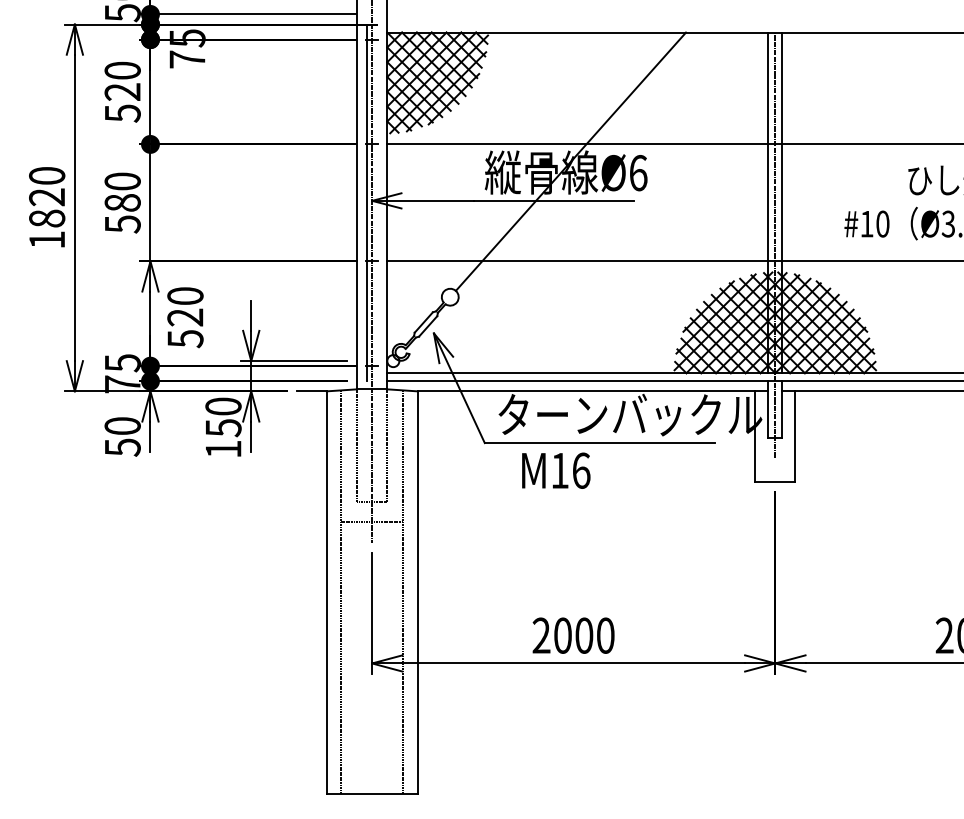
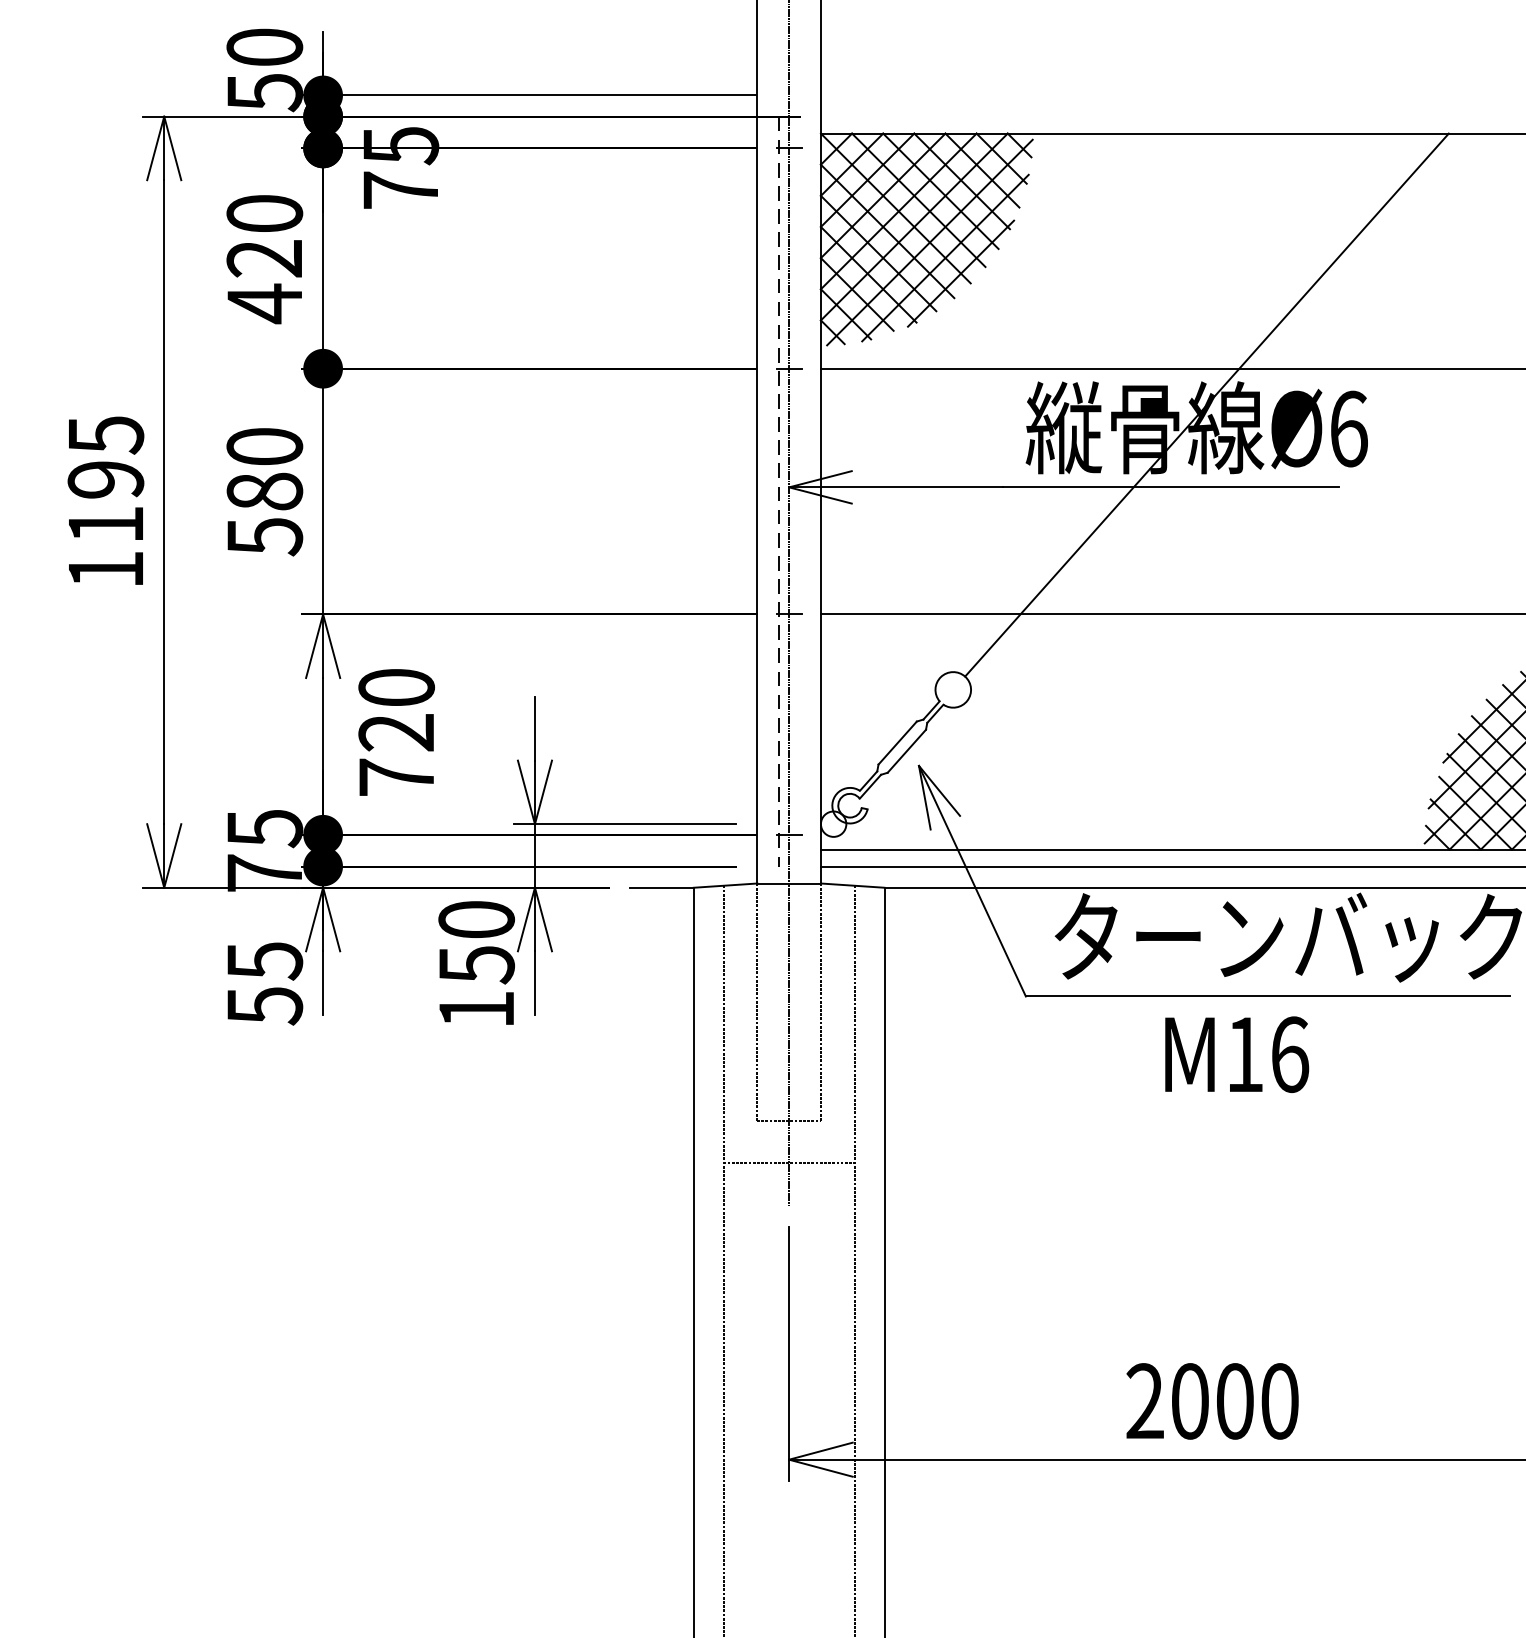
text: (122, 113) -> (264, 303), 520 -> 420
text: (47, 197) -> (106, 480), 1820 -> 1195
line: (367, 203) -> (779, 492), solid -> dashed
text: (185, 339) -> (396, 778), 520 -> 720
text: (122, 426) -> (264, 961), 50 -> 55
text: (556, 470) -> (1237, 1054), moved

